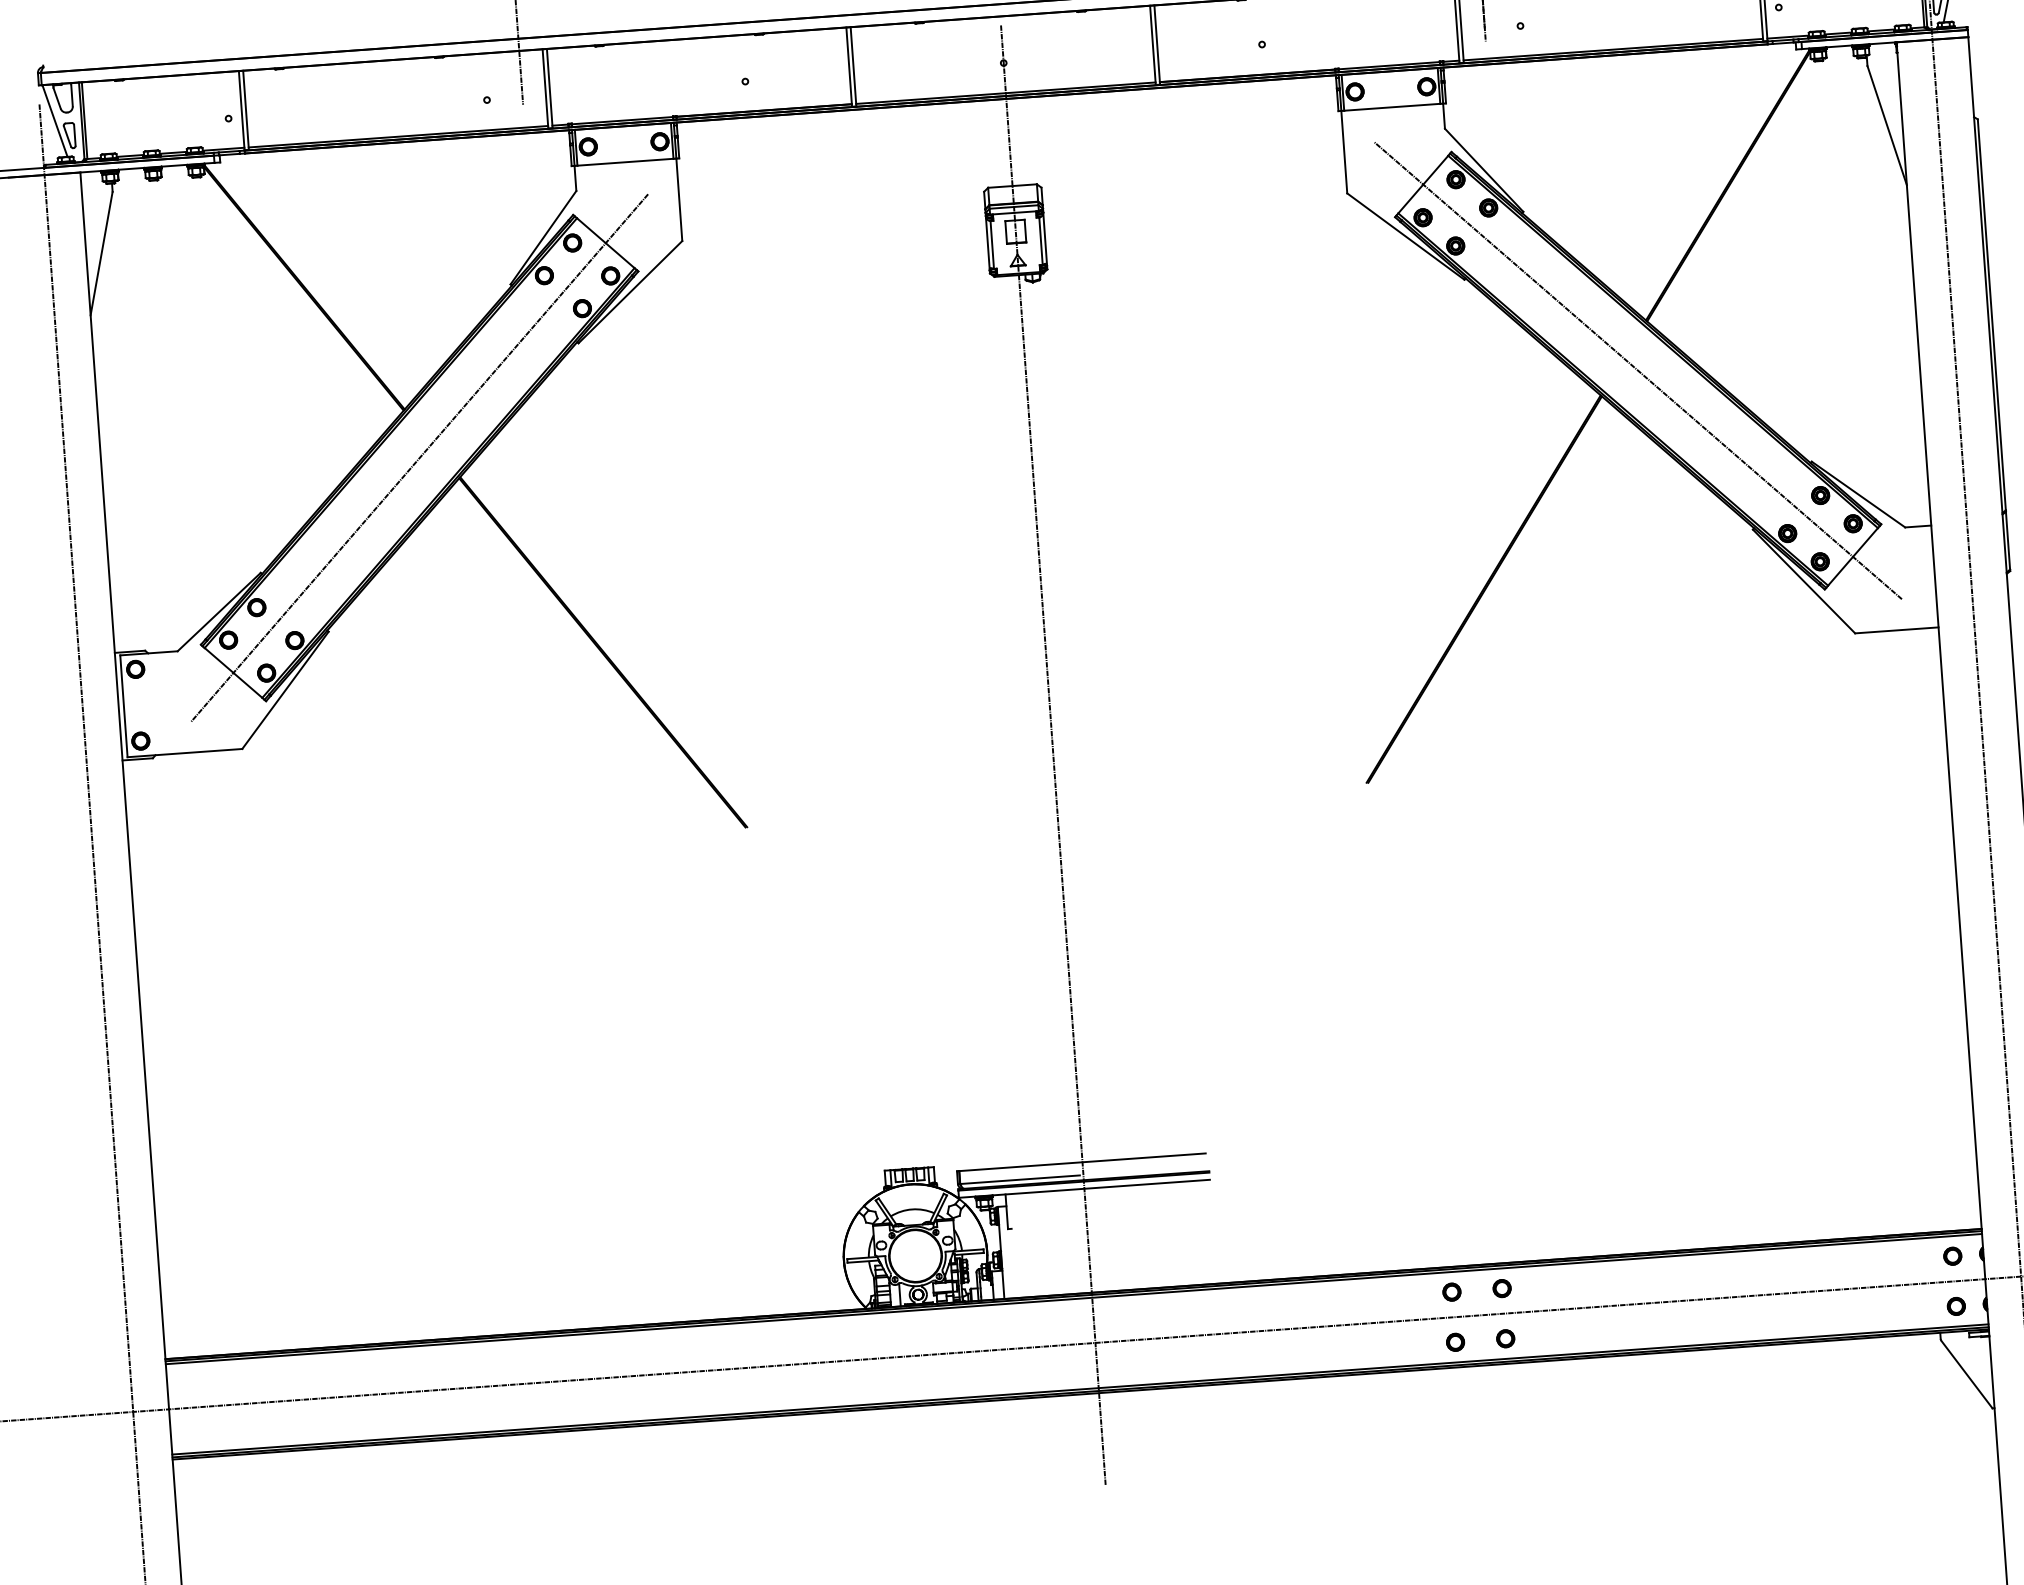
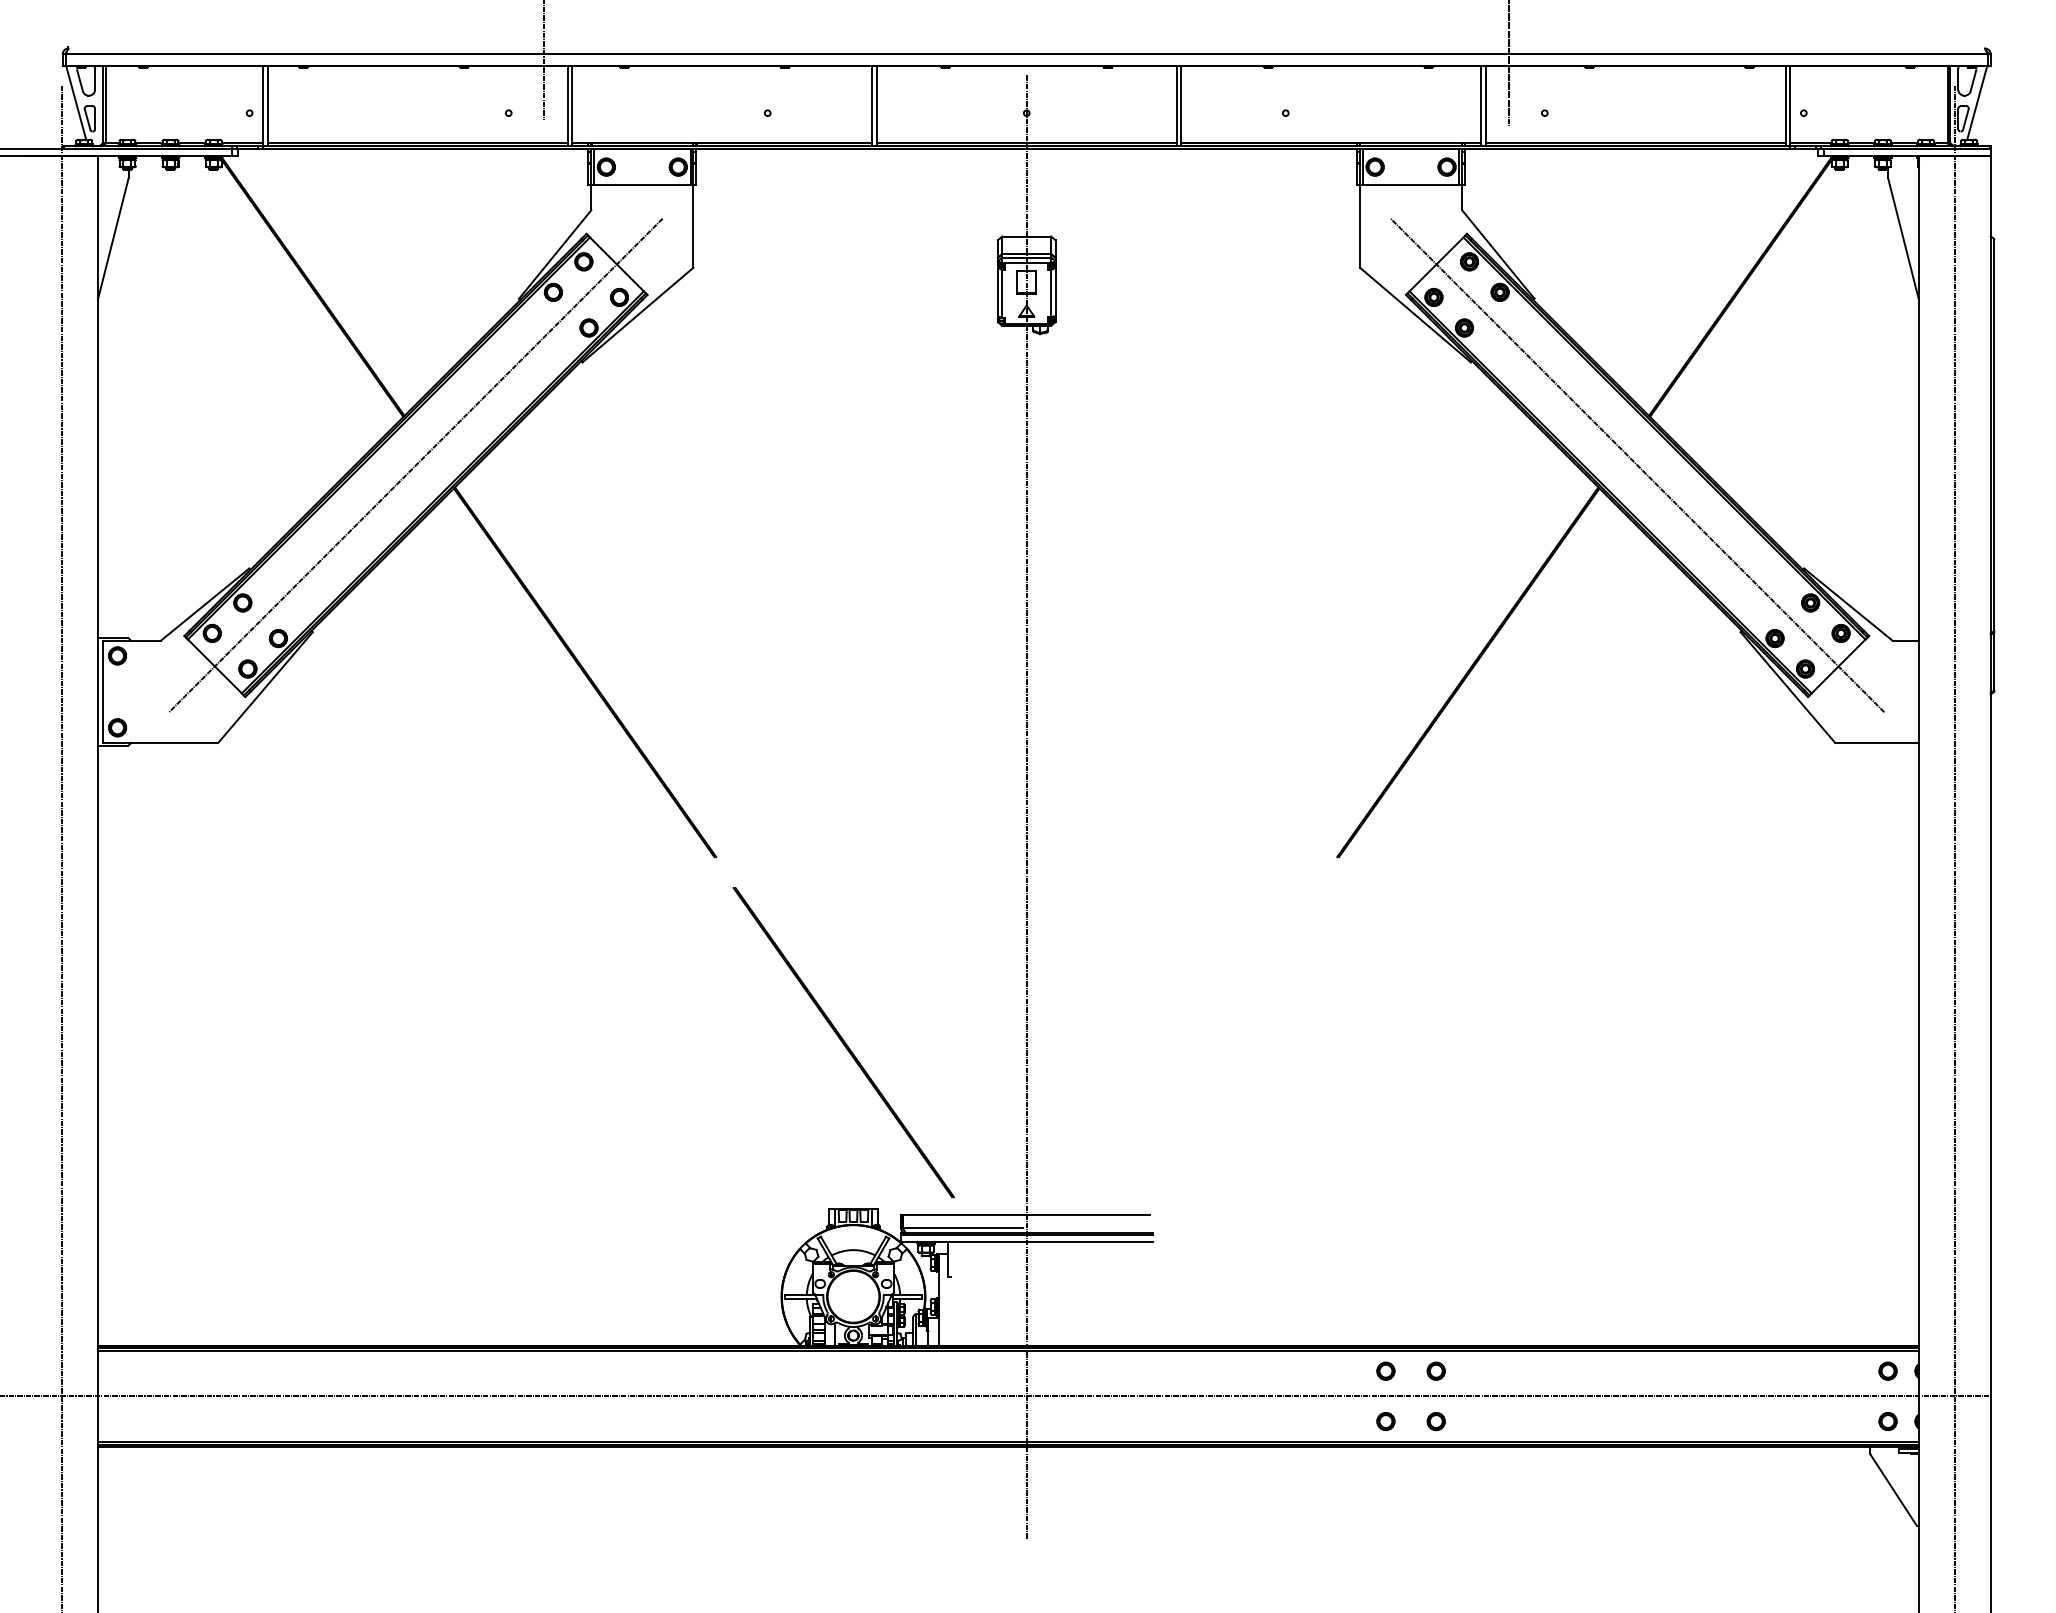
line: (887, 1003) -> (843, 1042), added

